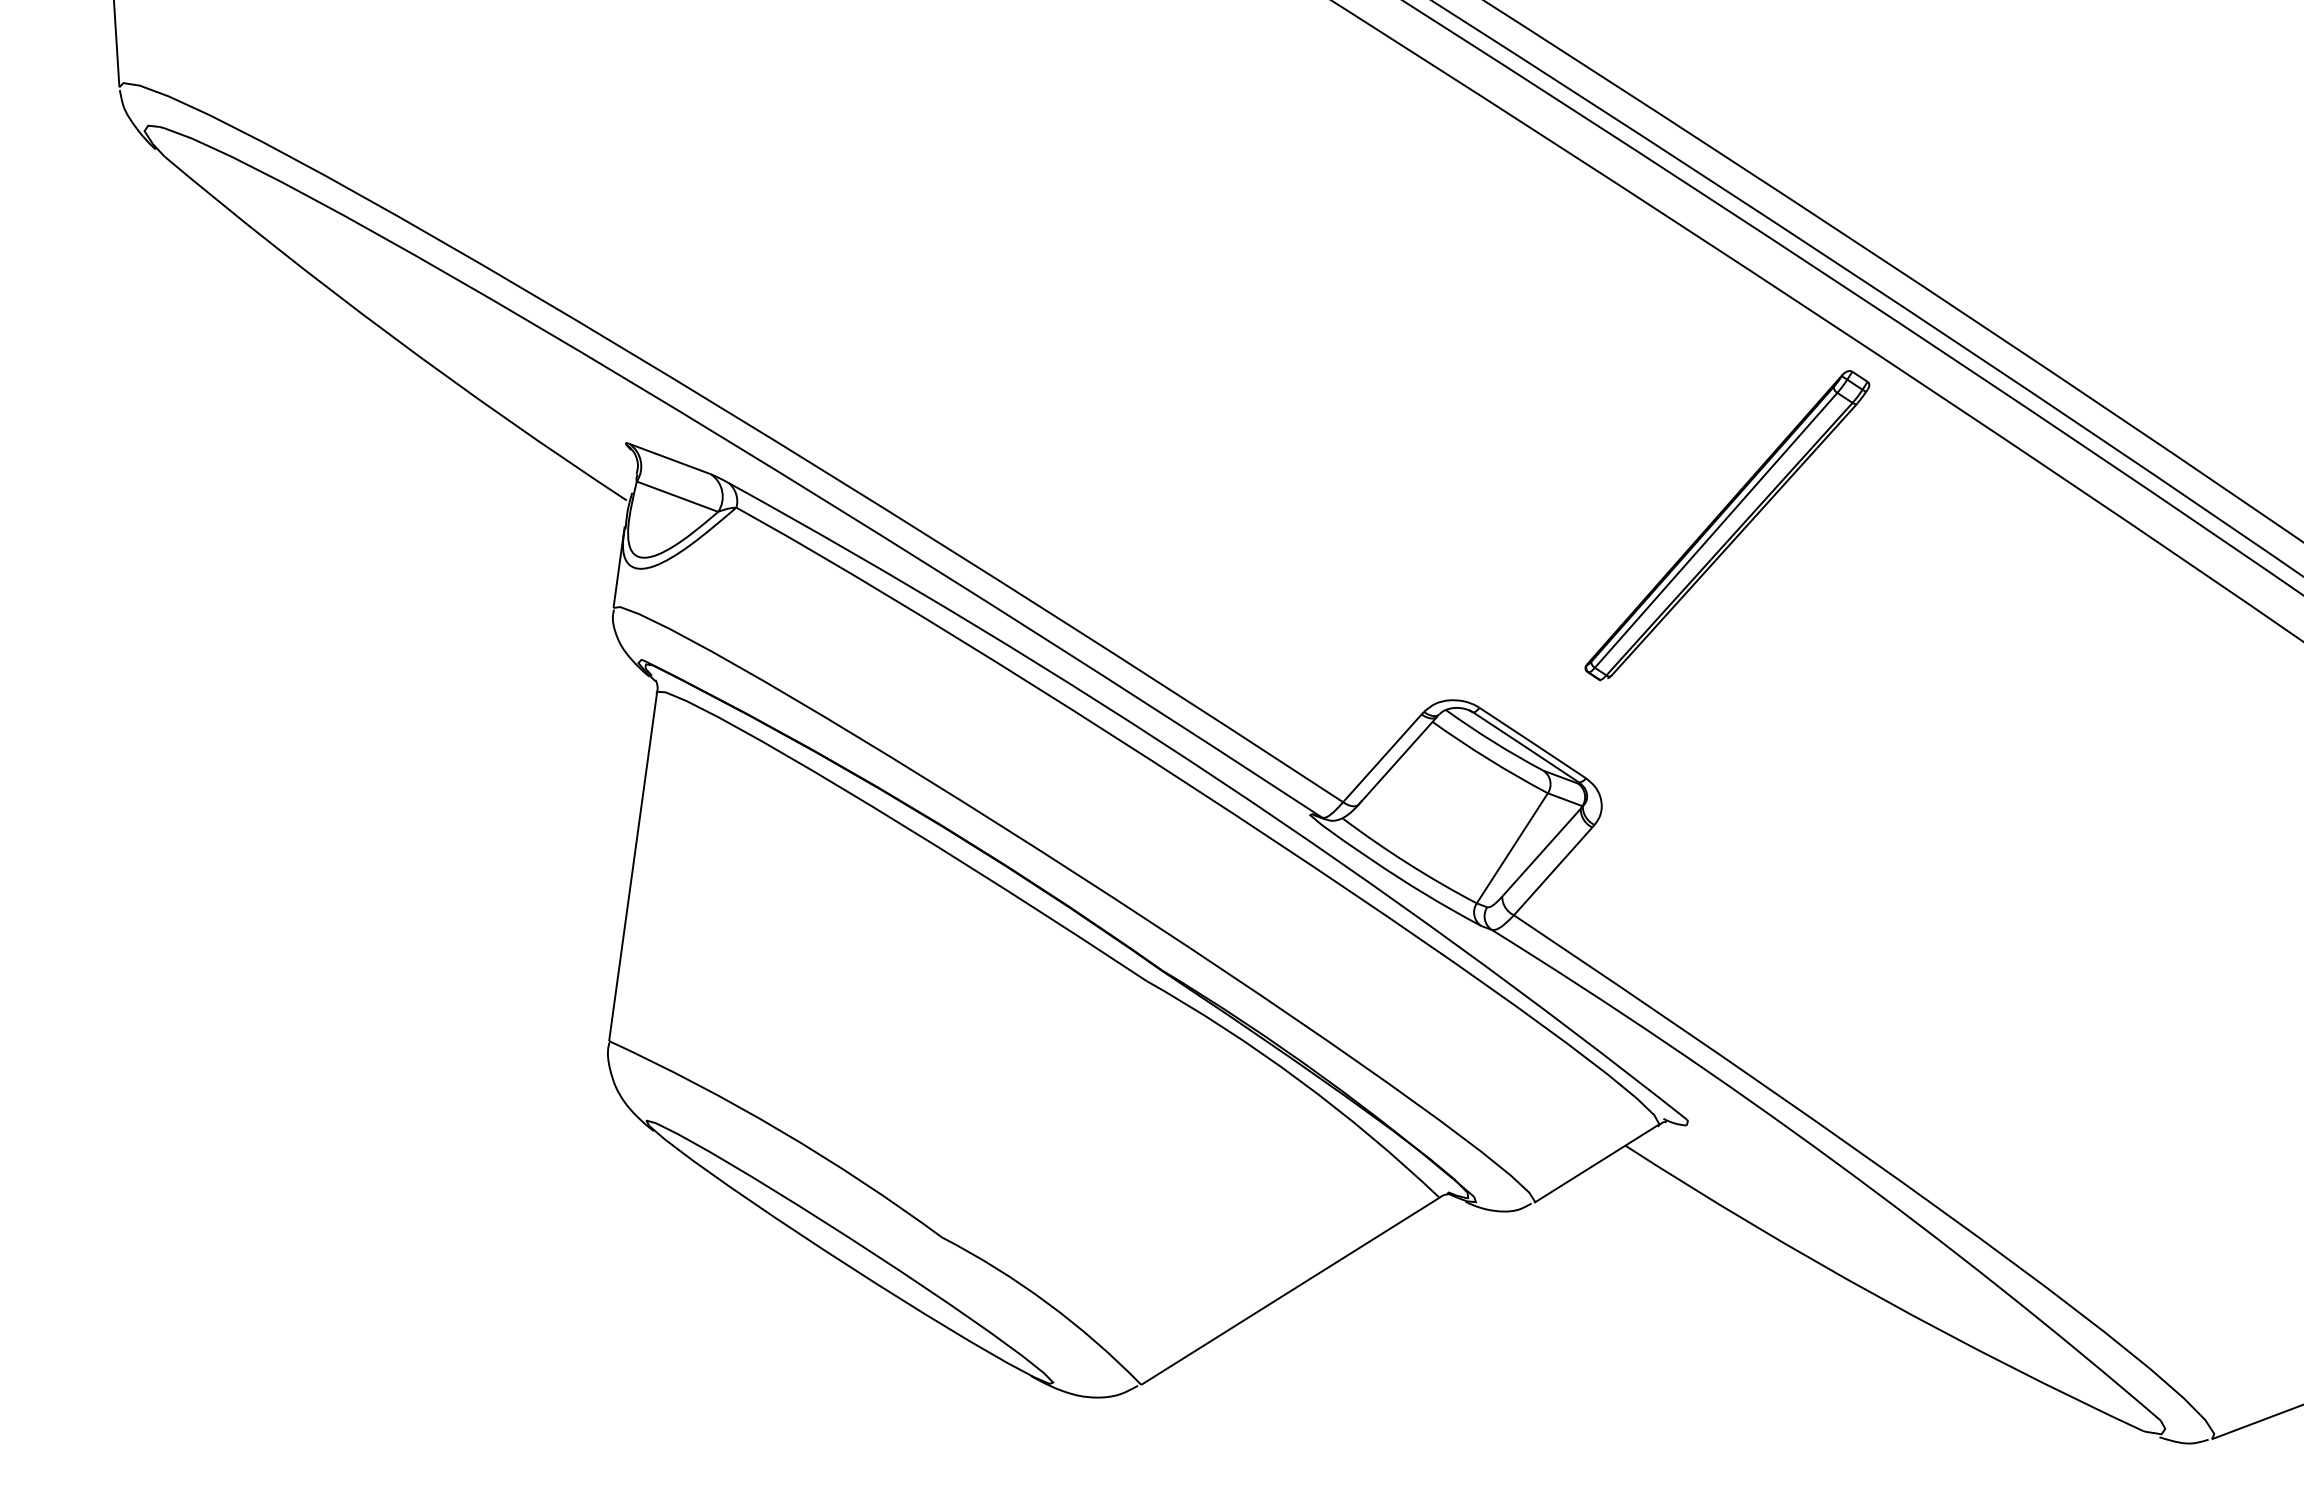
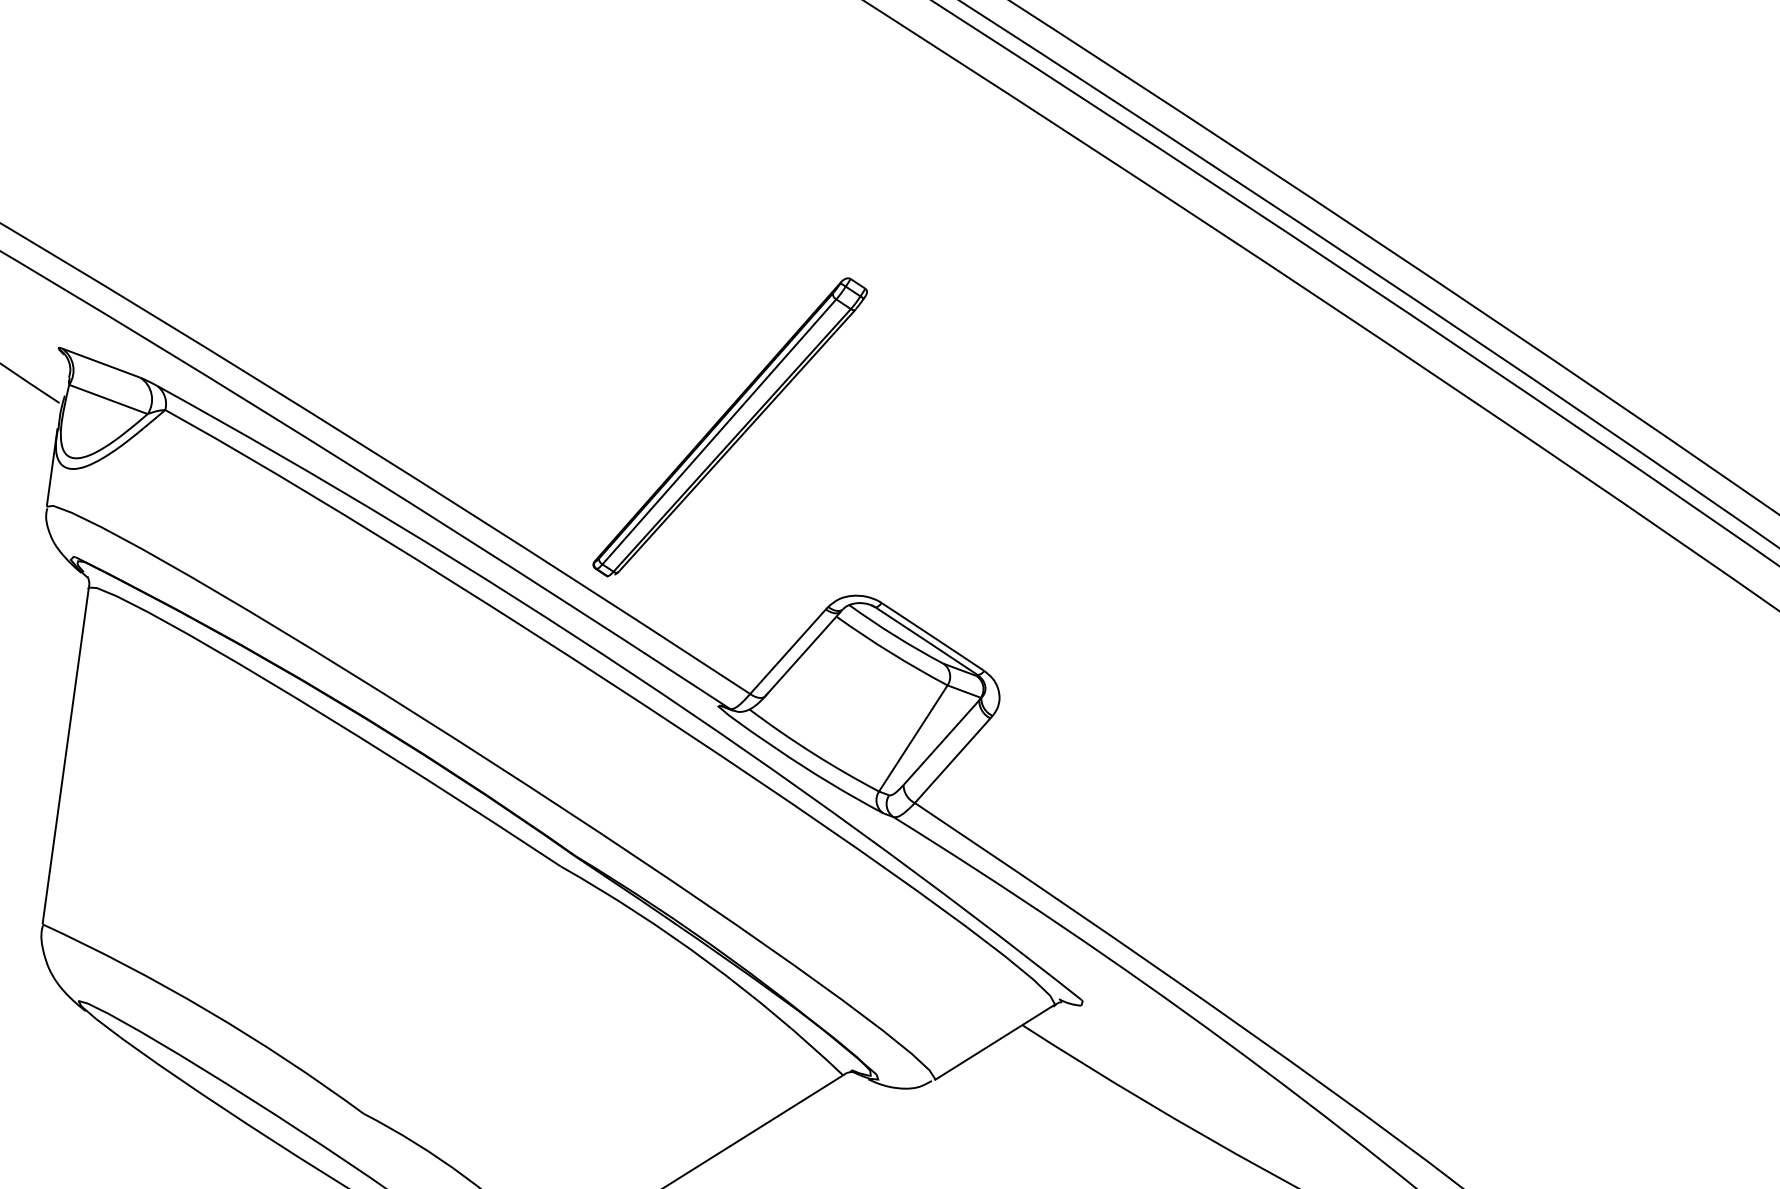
part: (1727, 525) -> (730, 427), moved

